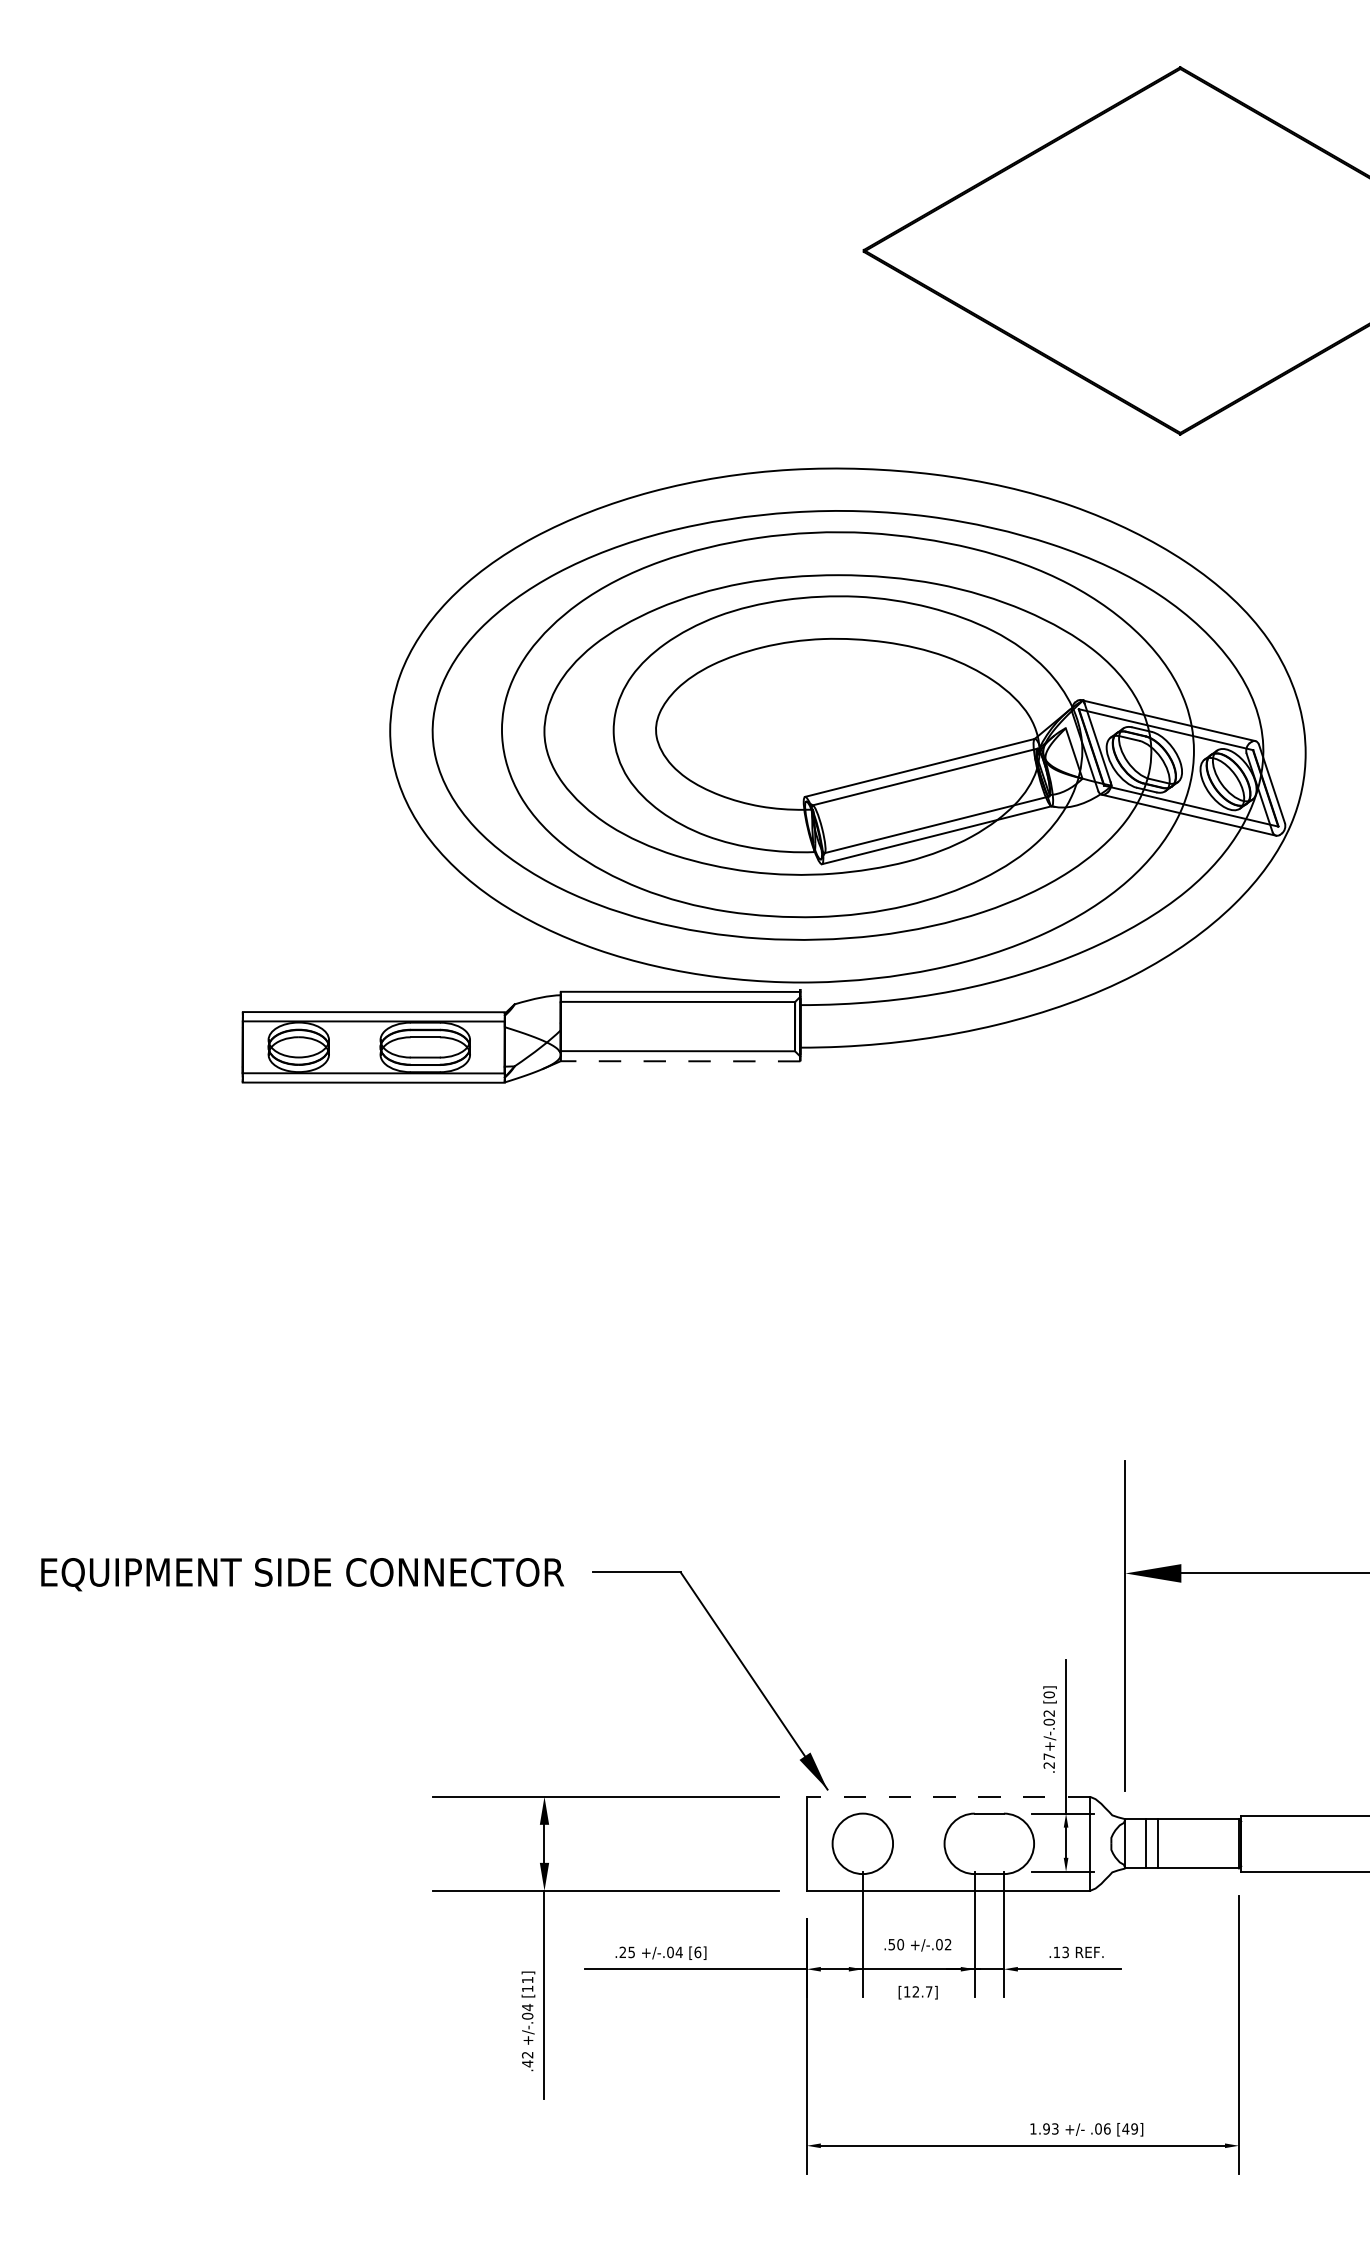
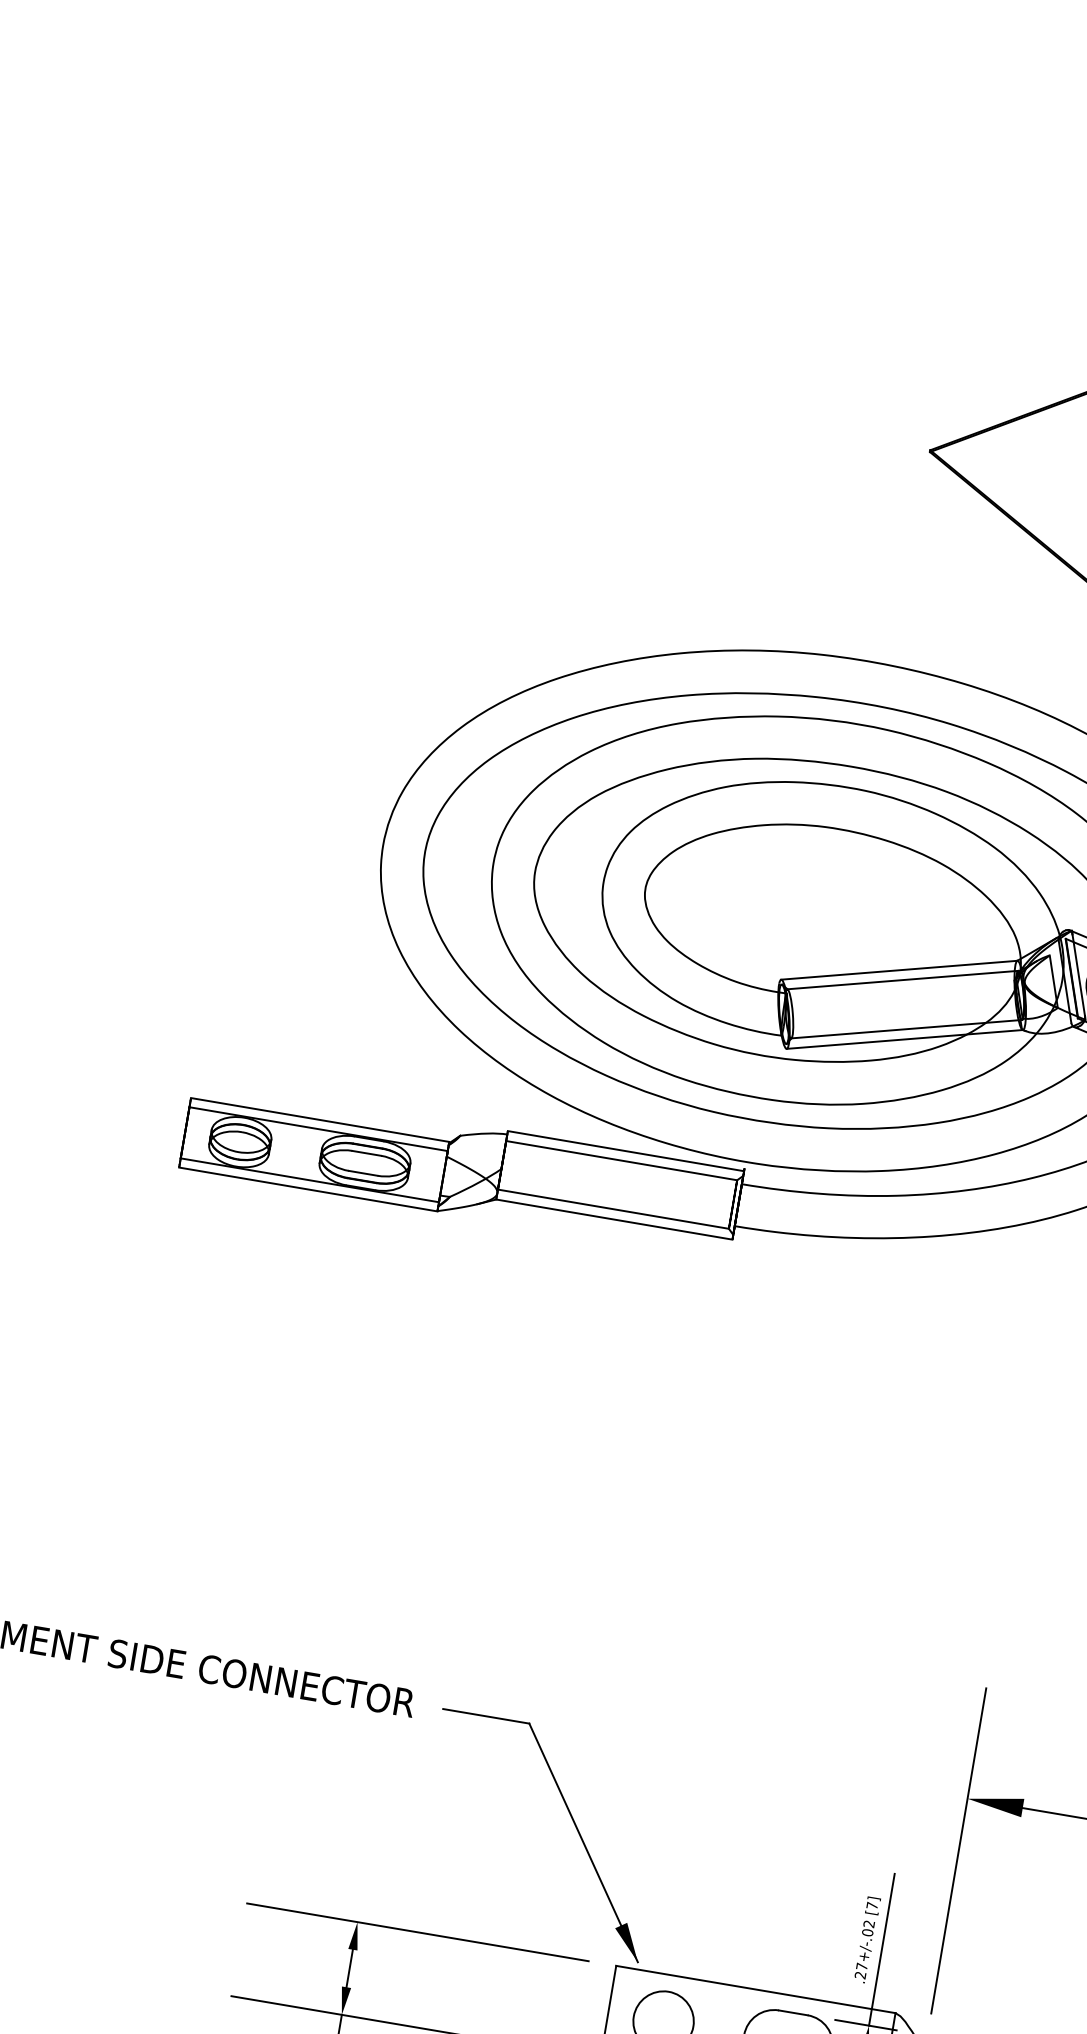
line: (680, 1061) -> (614, 1219), dashed -> solid
text: (1048, 1694) -> (871, 1905), [0] -> [7]
line: (948, 1796) -> (755, 1989), dashed -> solid

